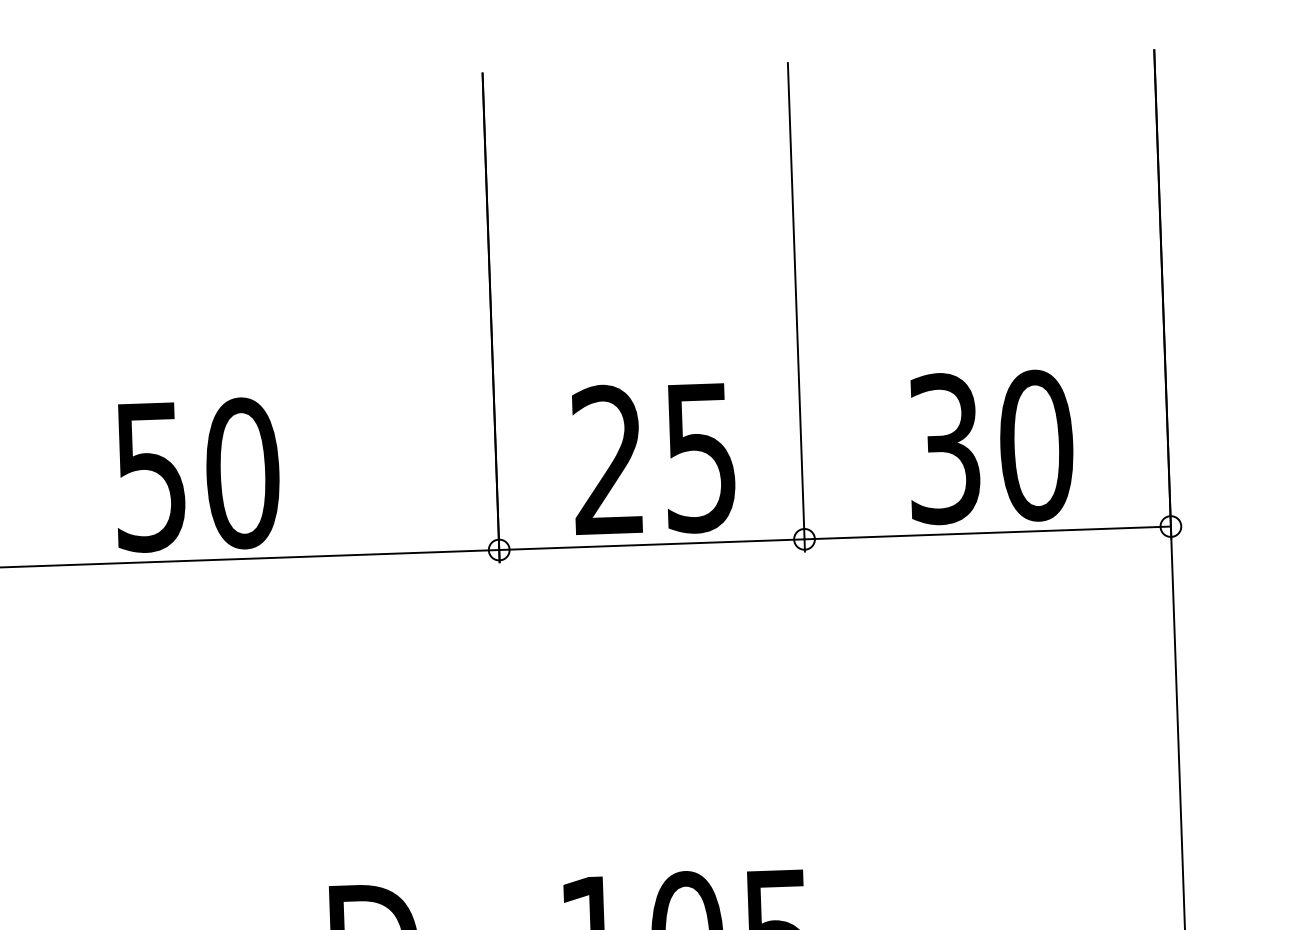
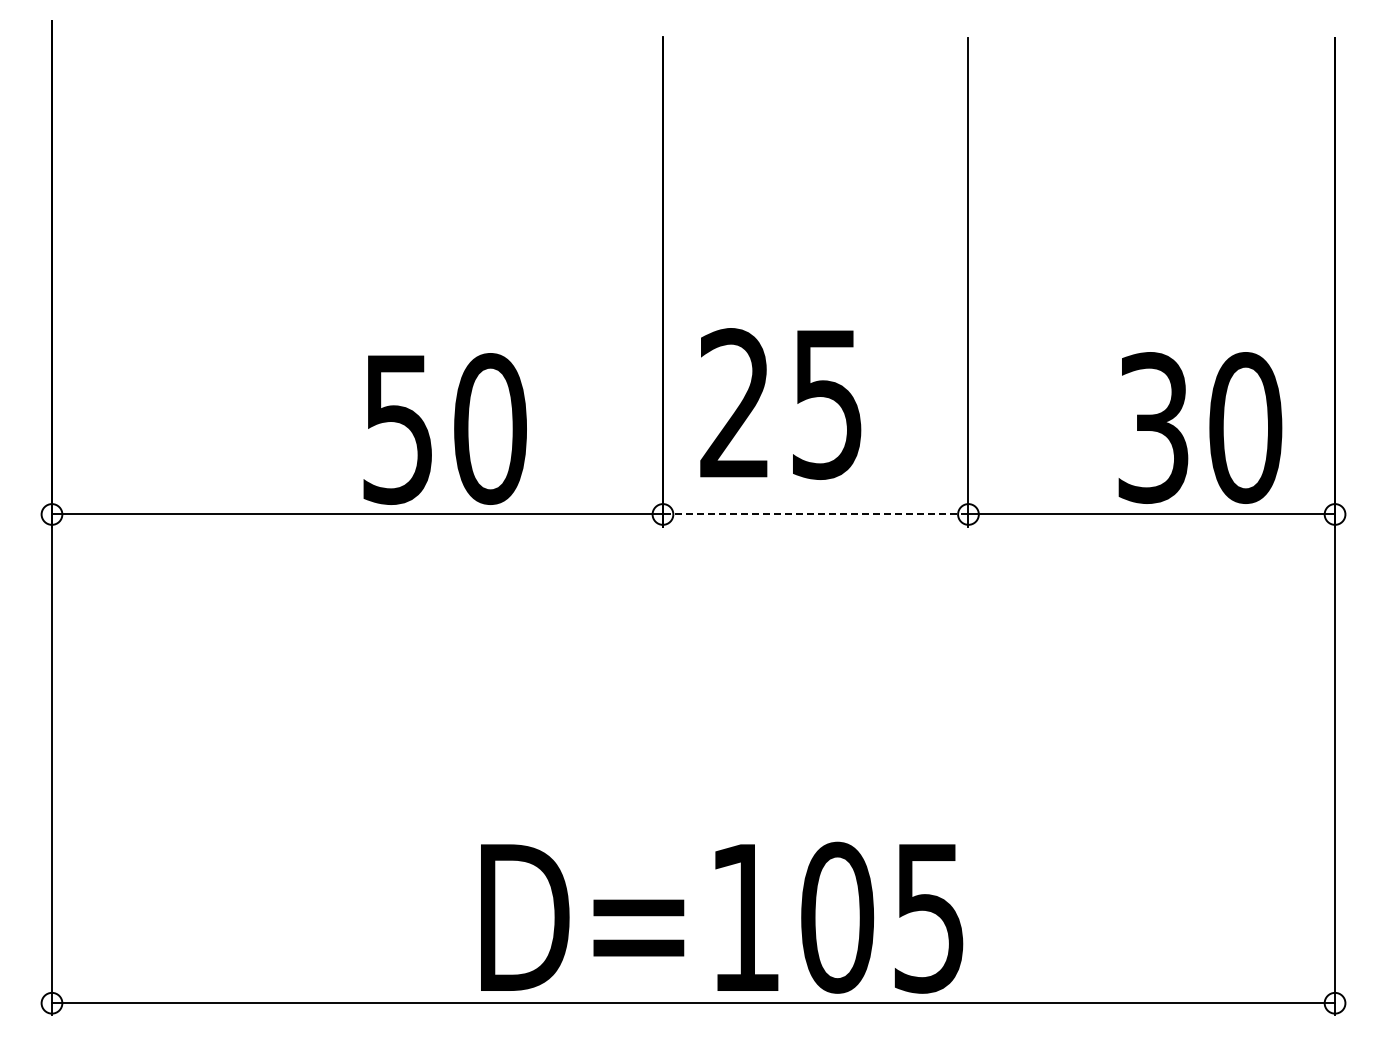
text: (991, 446) -> (1200, 427), moved
text: (653, 458) -> (780, 403), moved
text: (196, 474) -> (444, 428), moved
line: (651, 544) -> (815, 514), solid -> dashed

